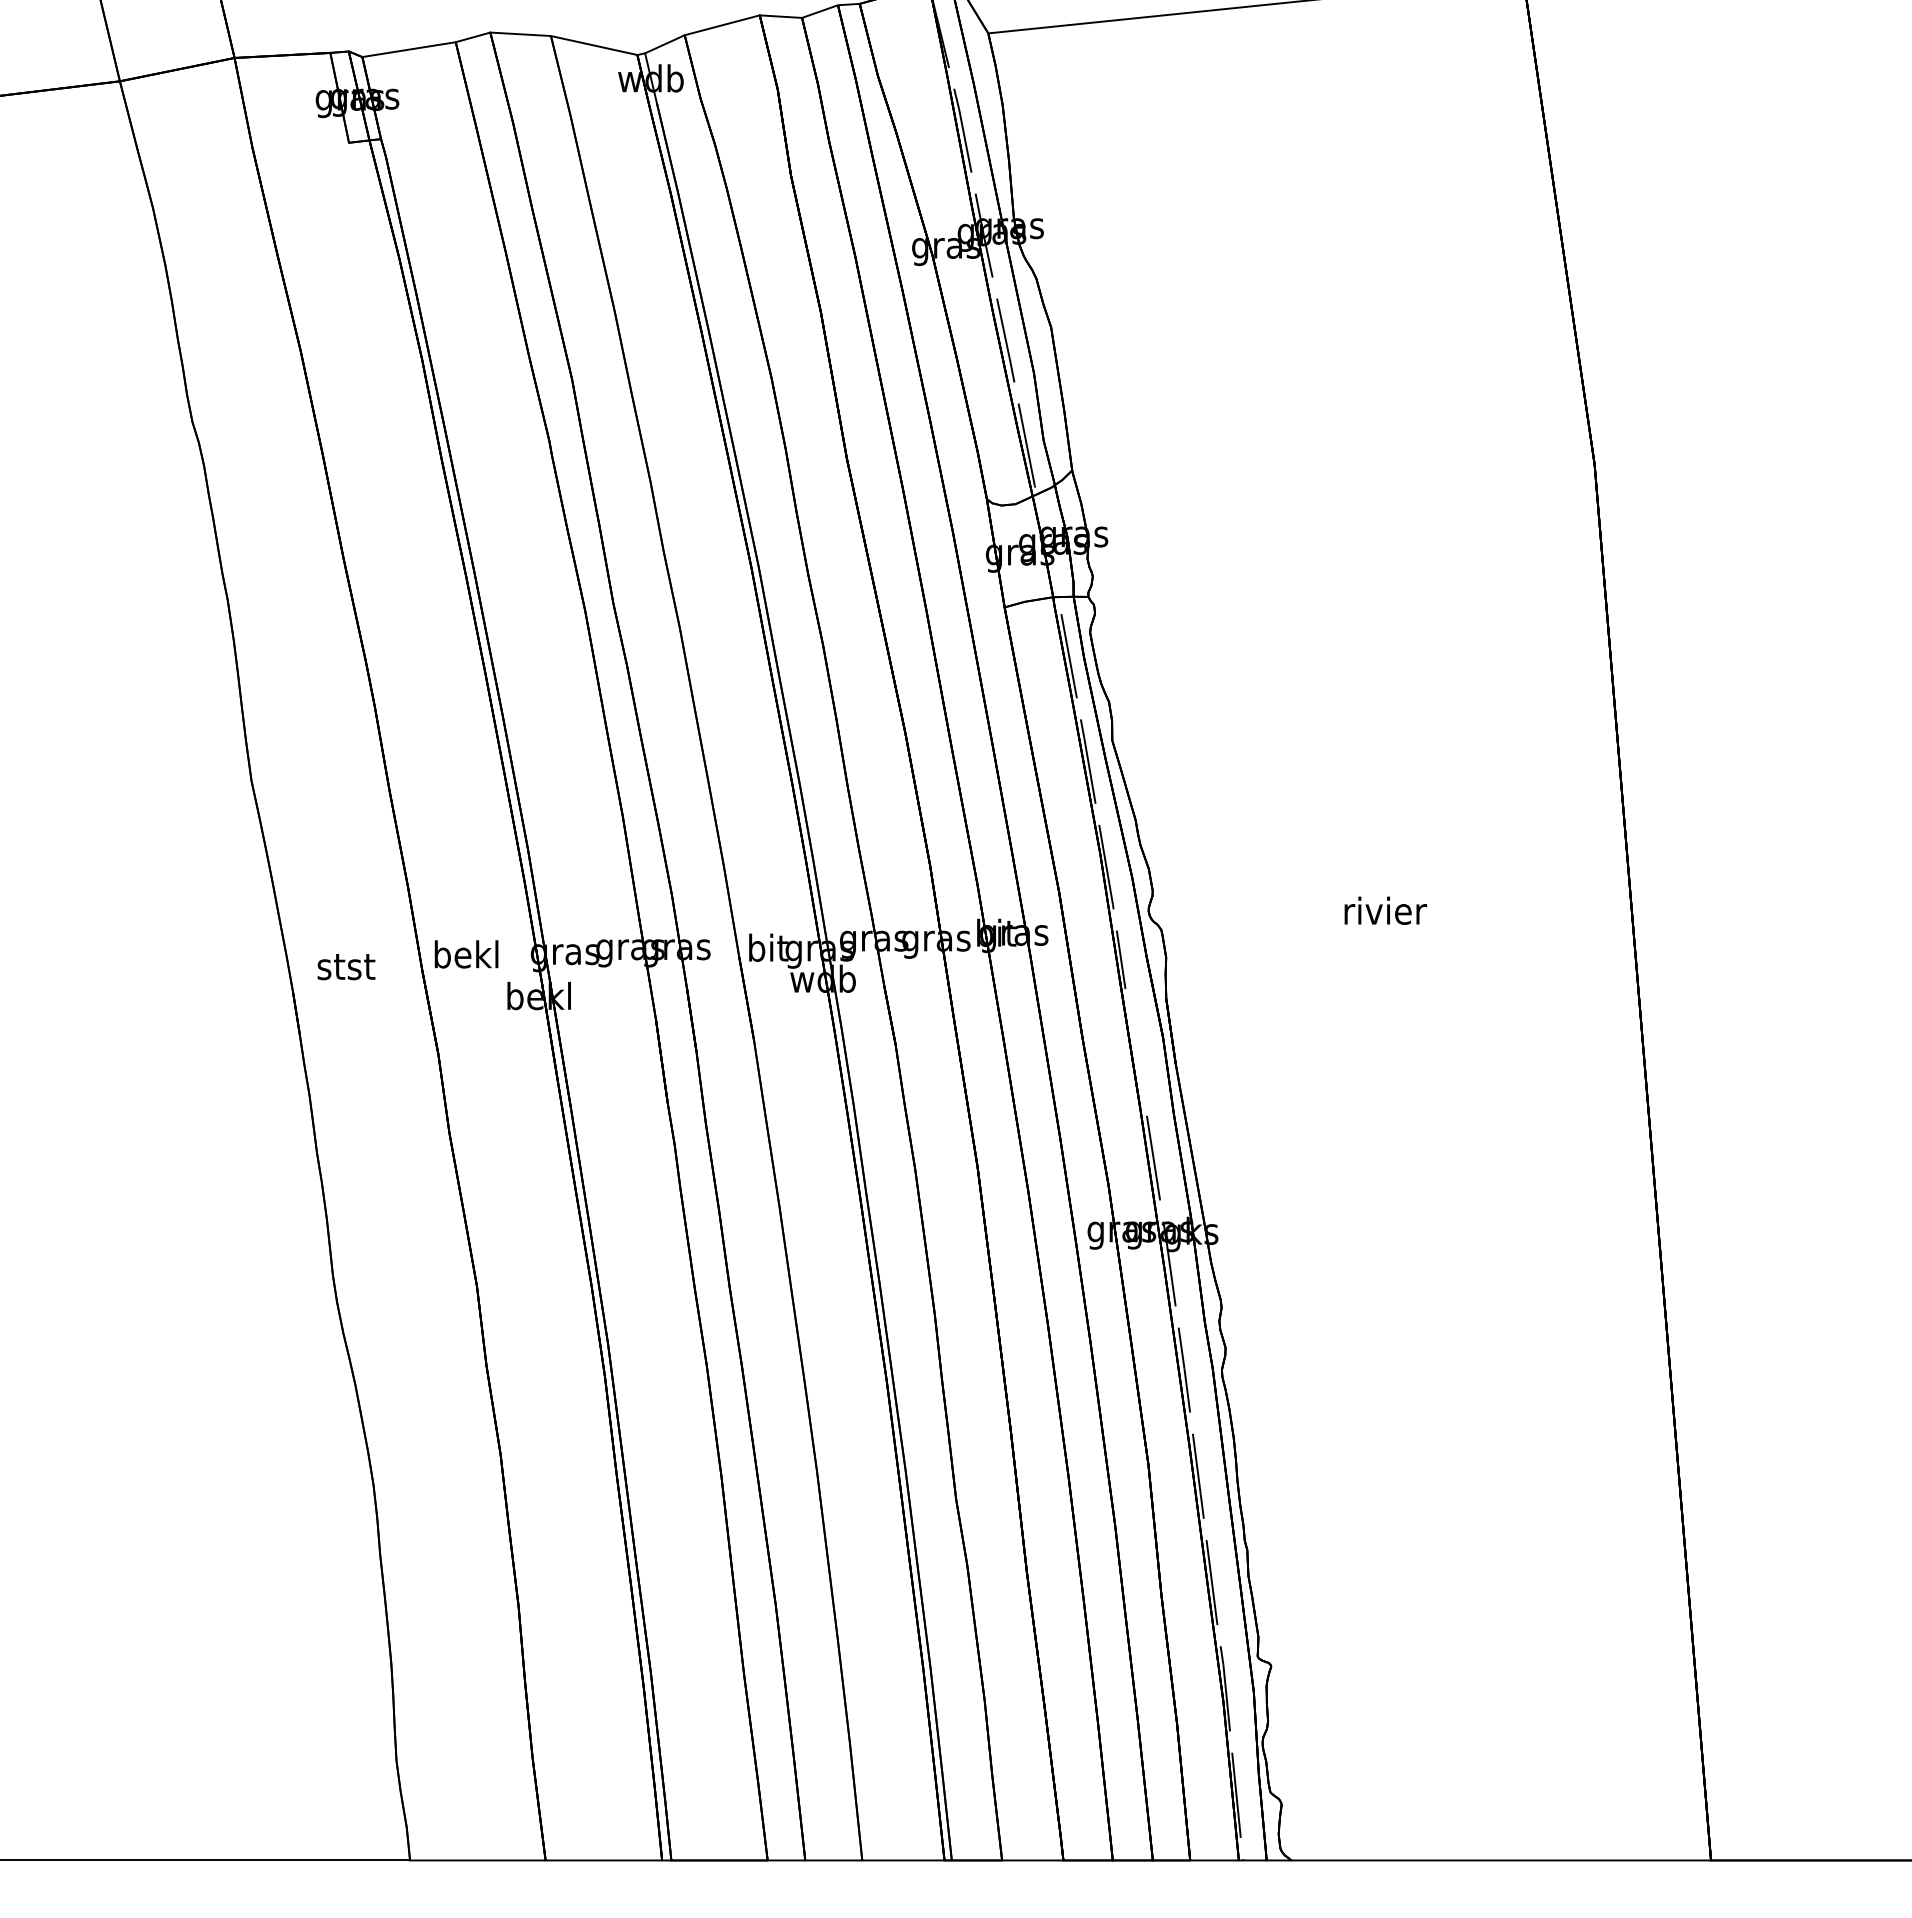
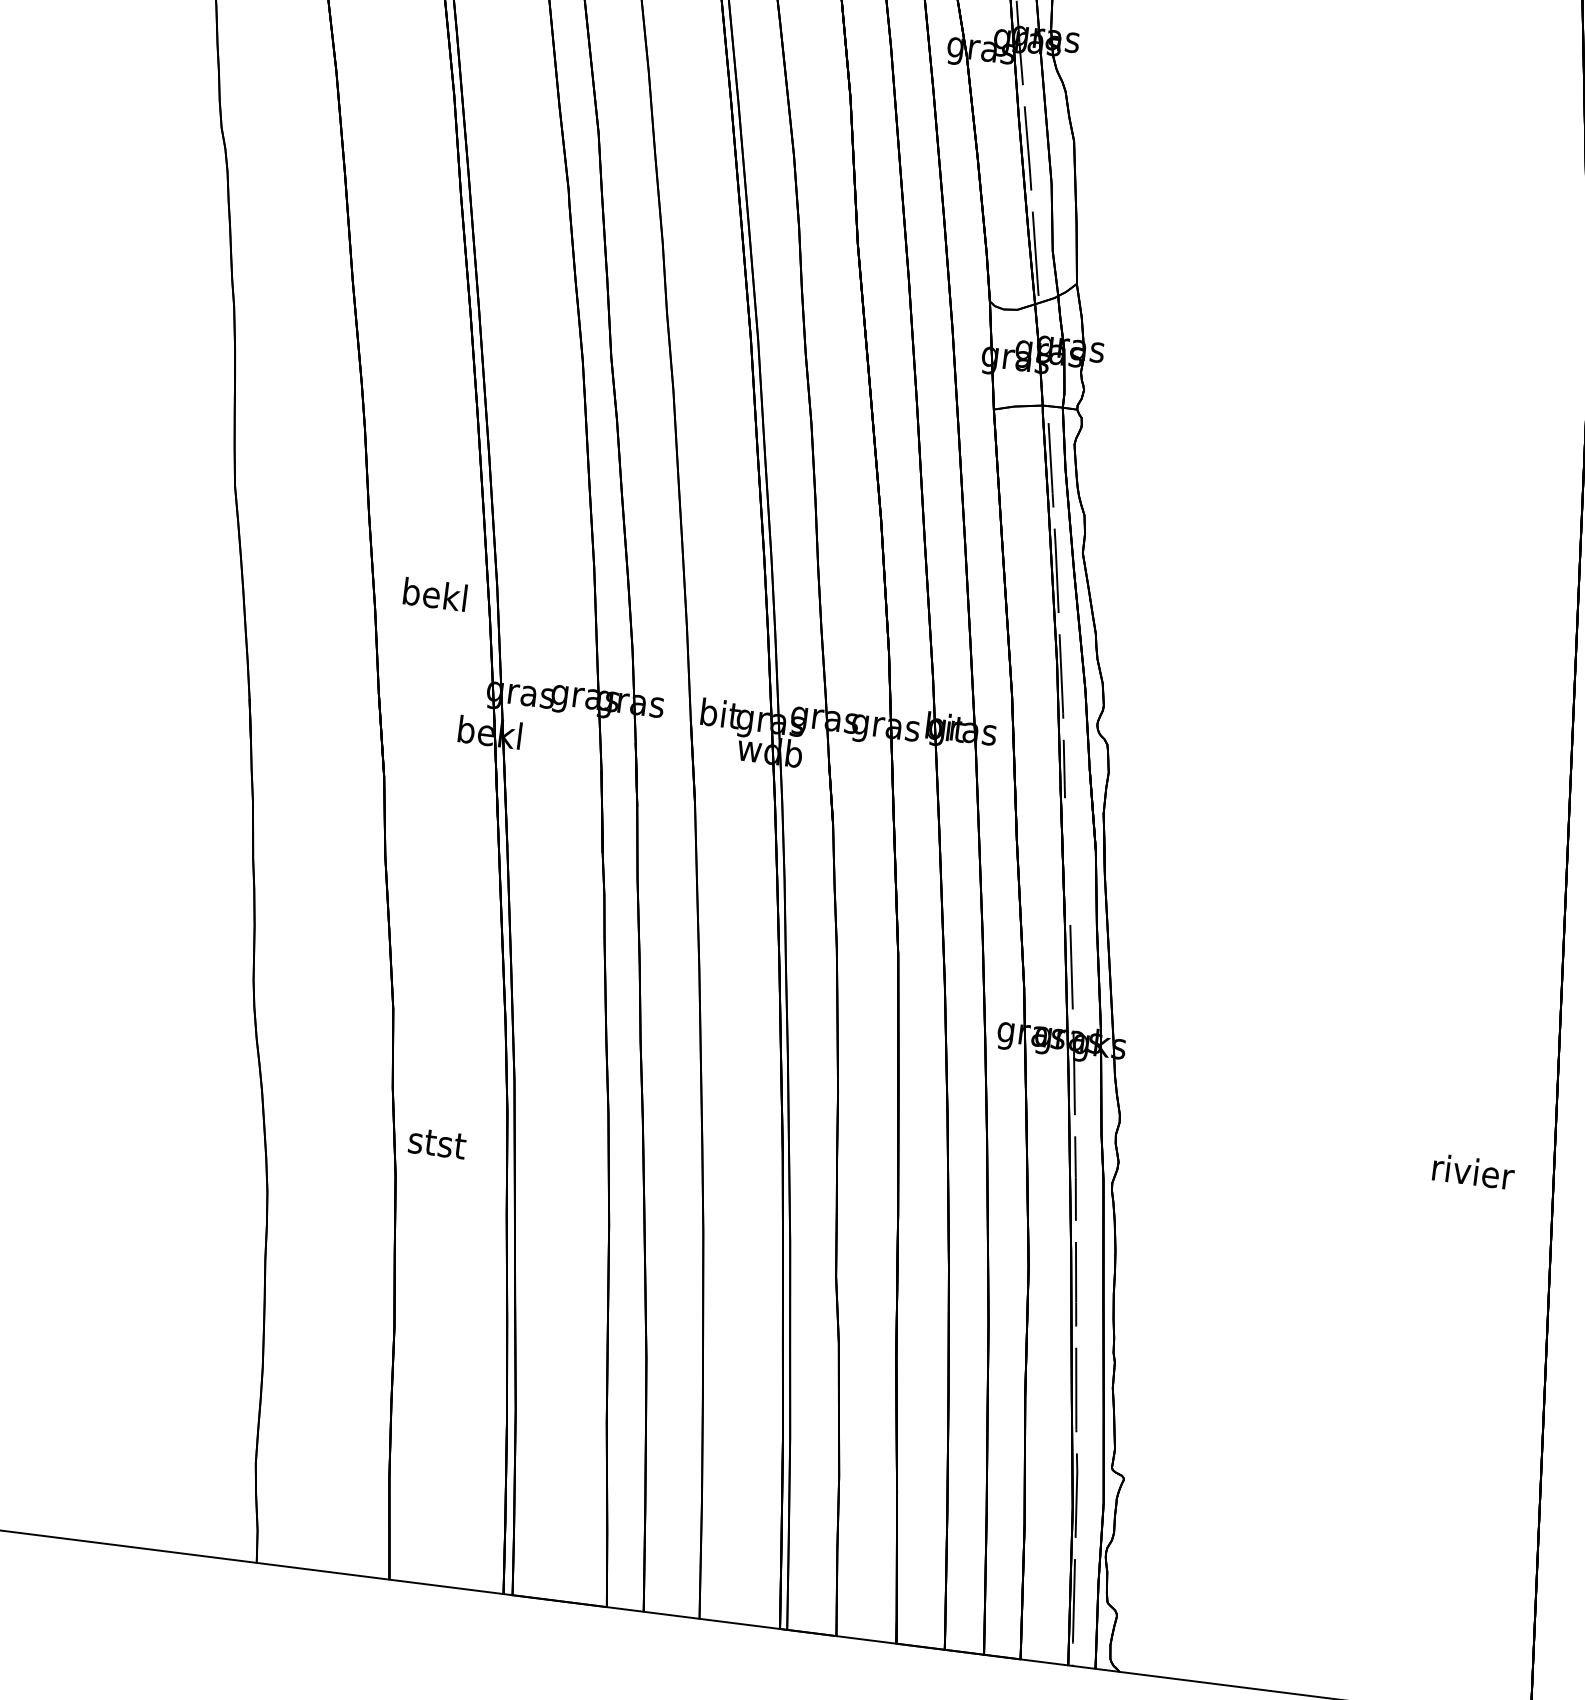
text: (1385, 910) -> (1473, 1171), moved
text: (466, 954) -> (435, 594), moved
text: (346, 967) -> (437, 1144), moved

